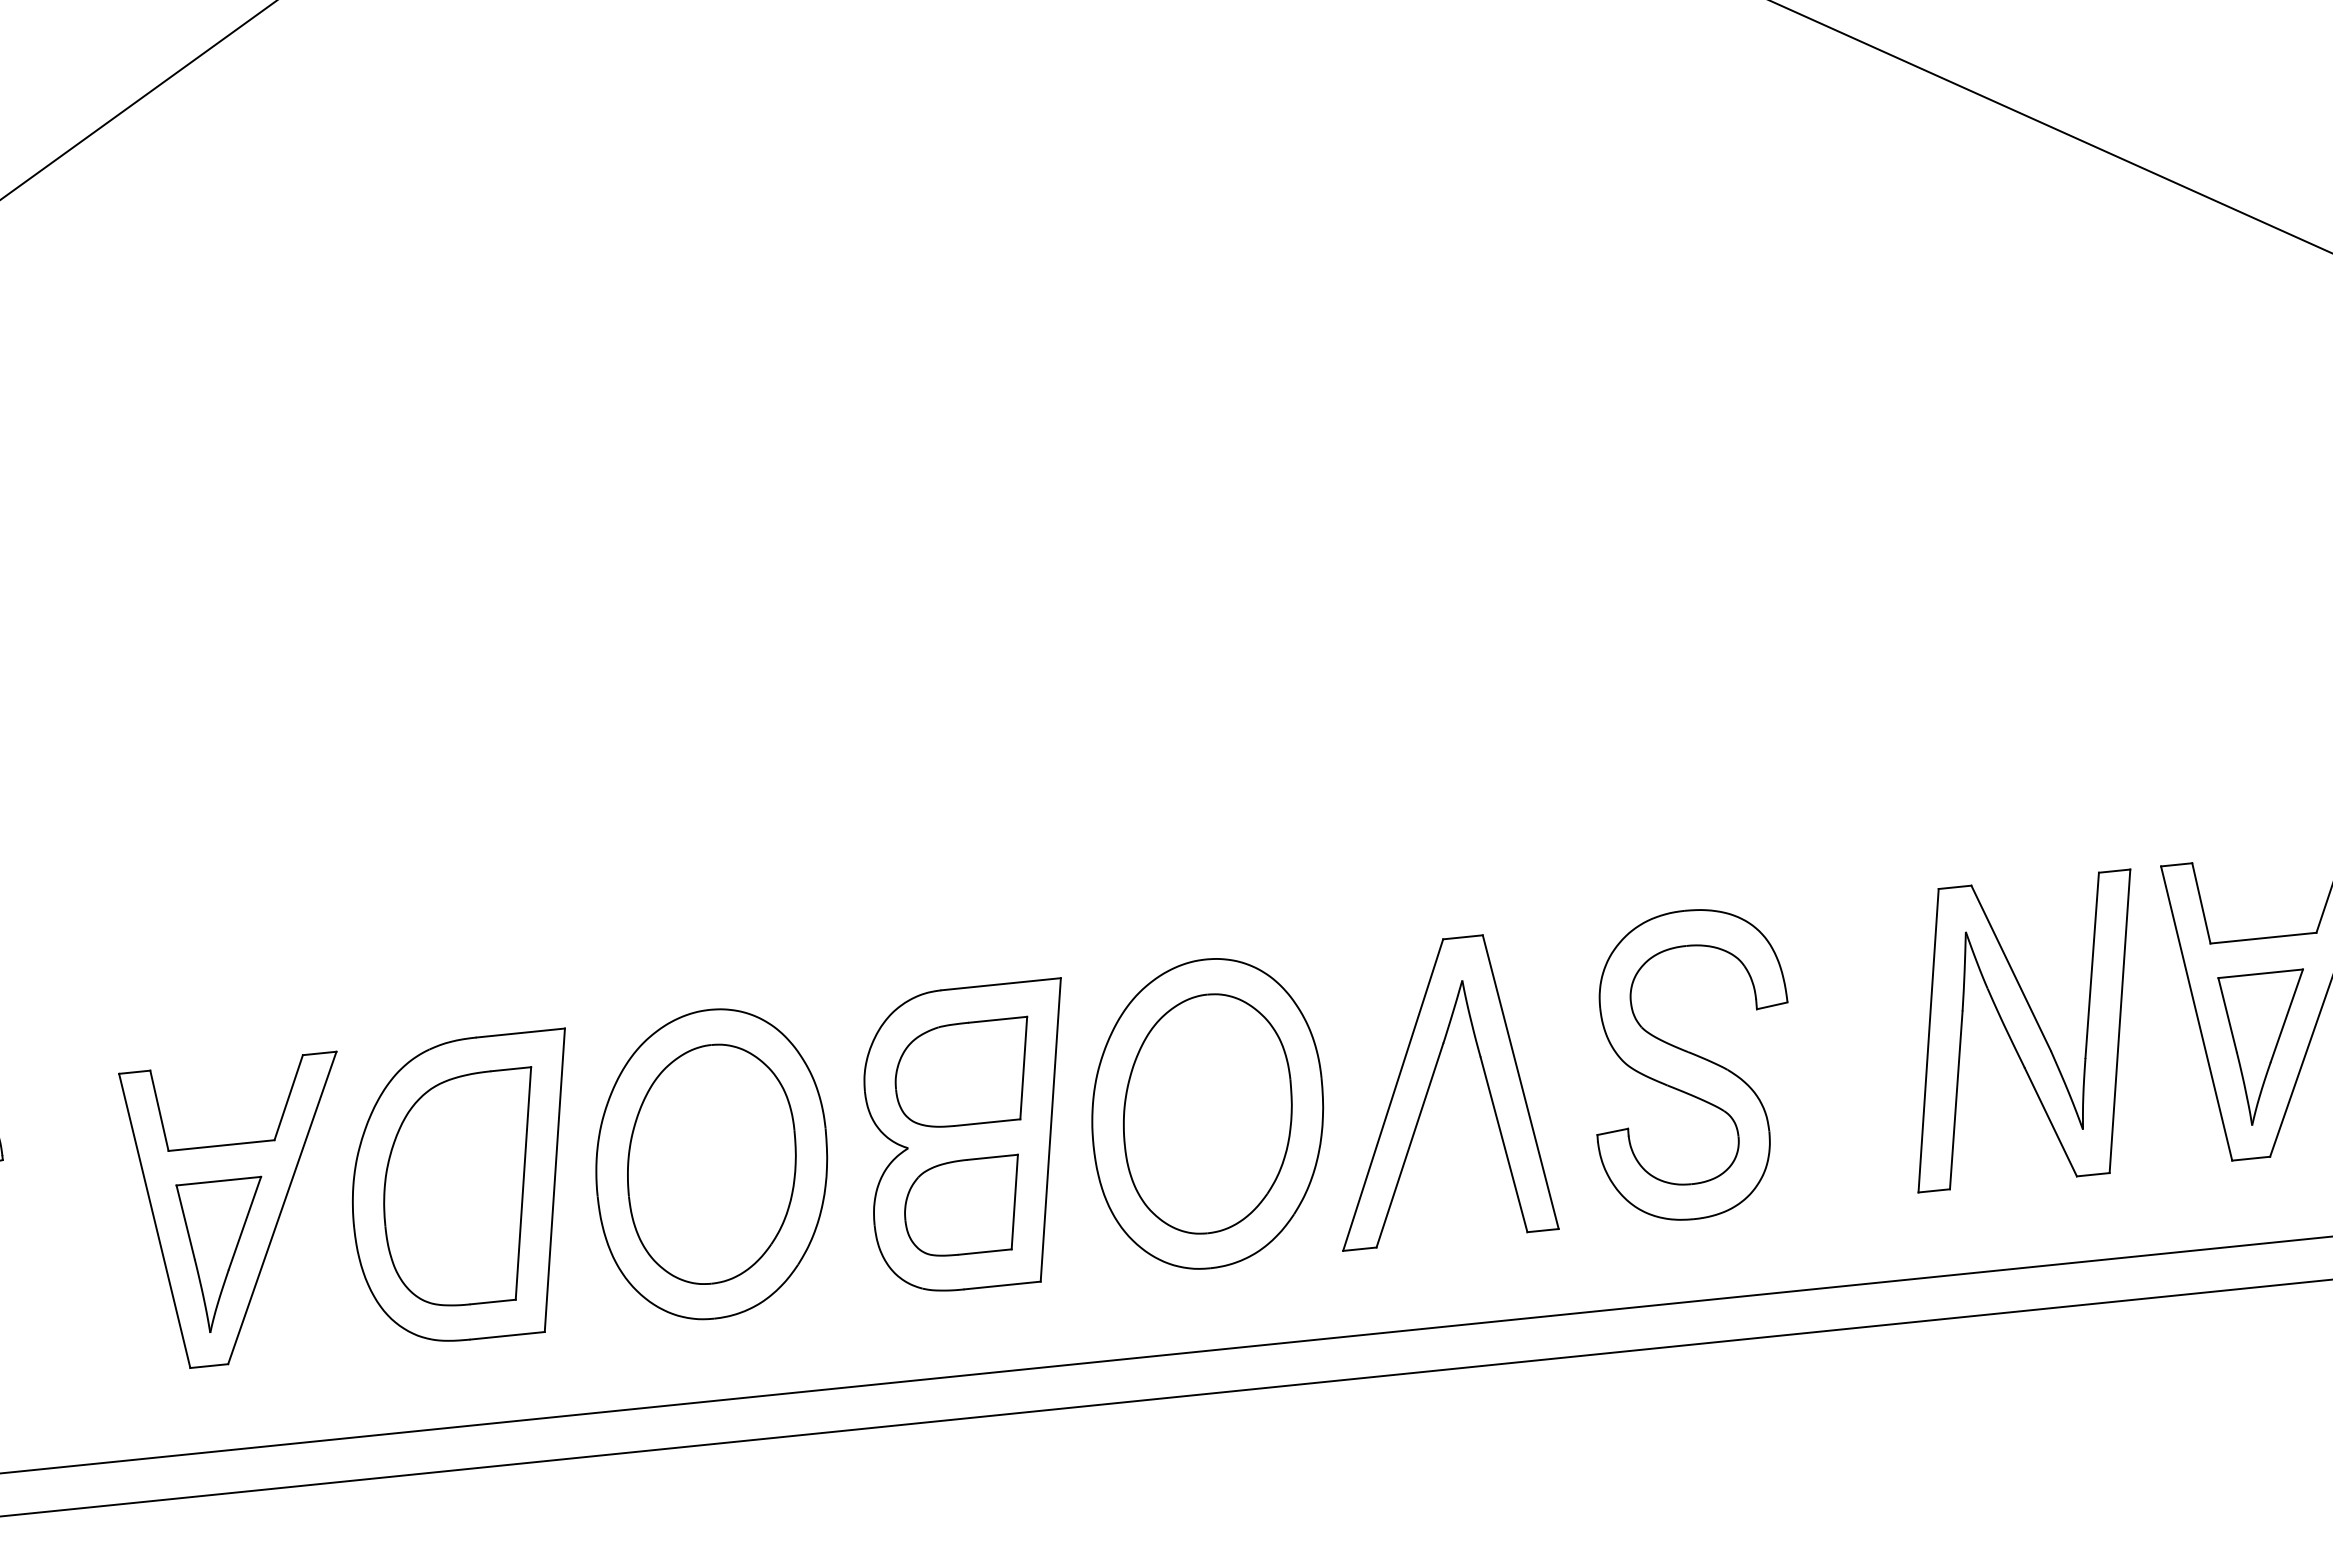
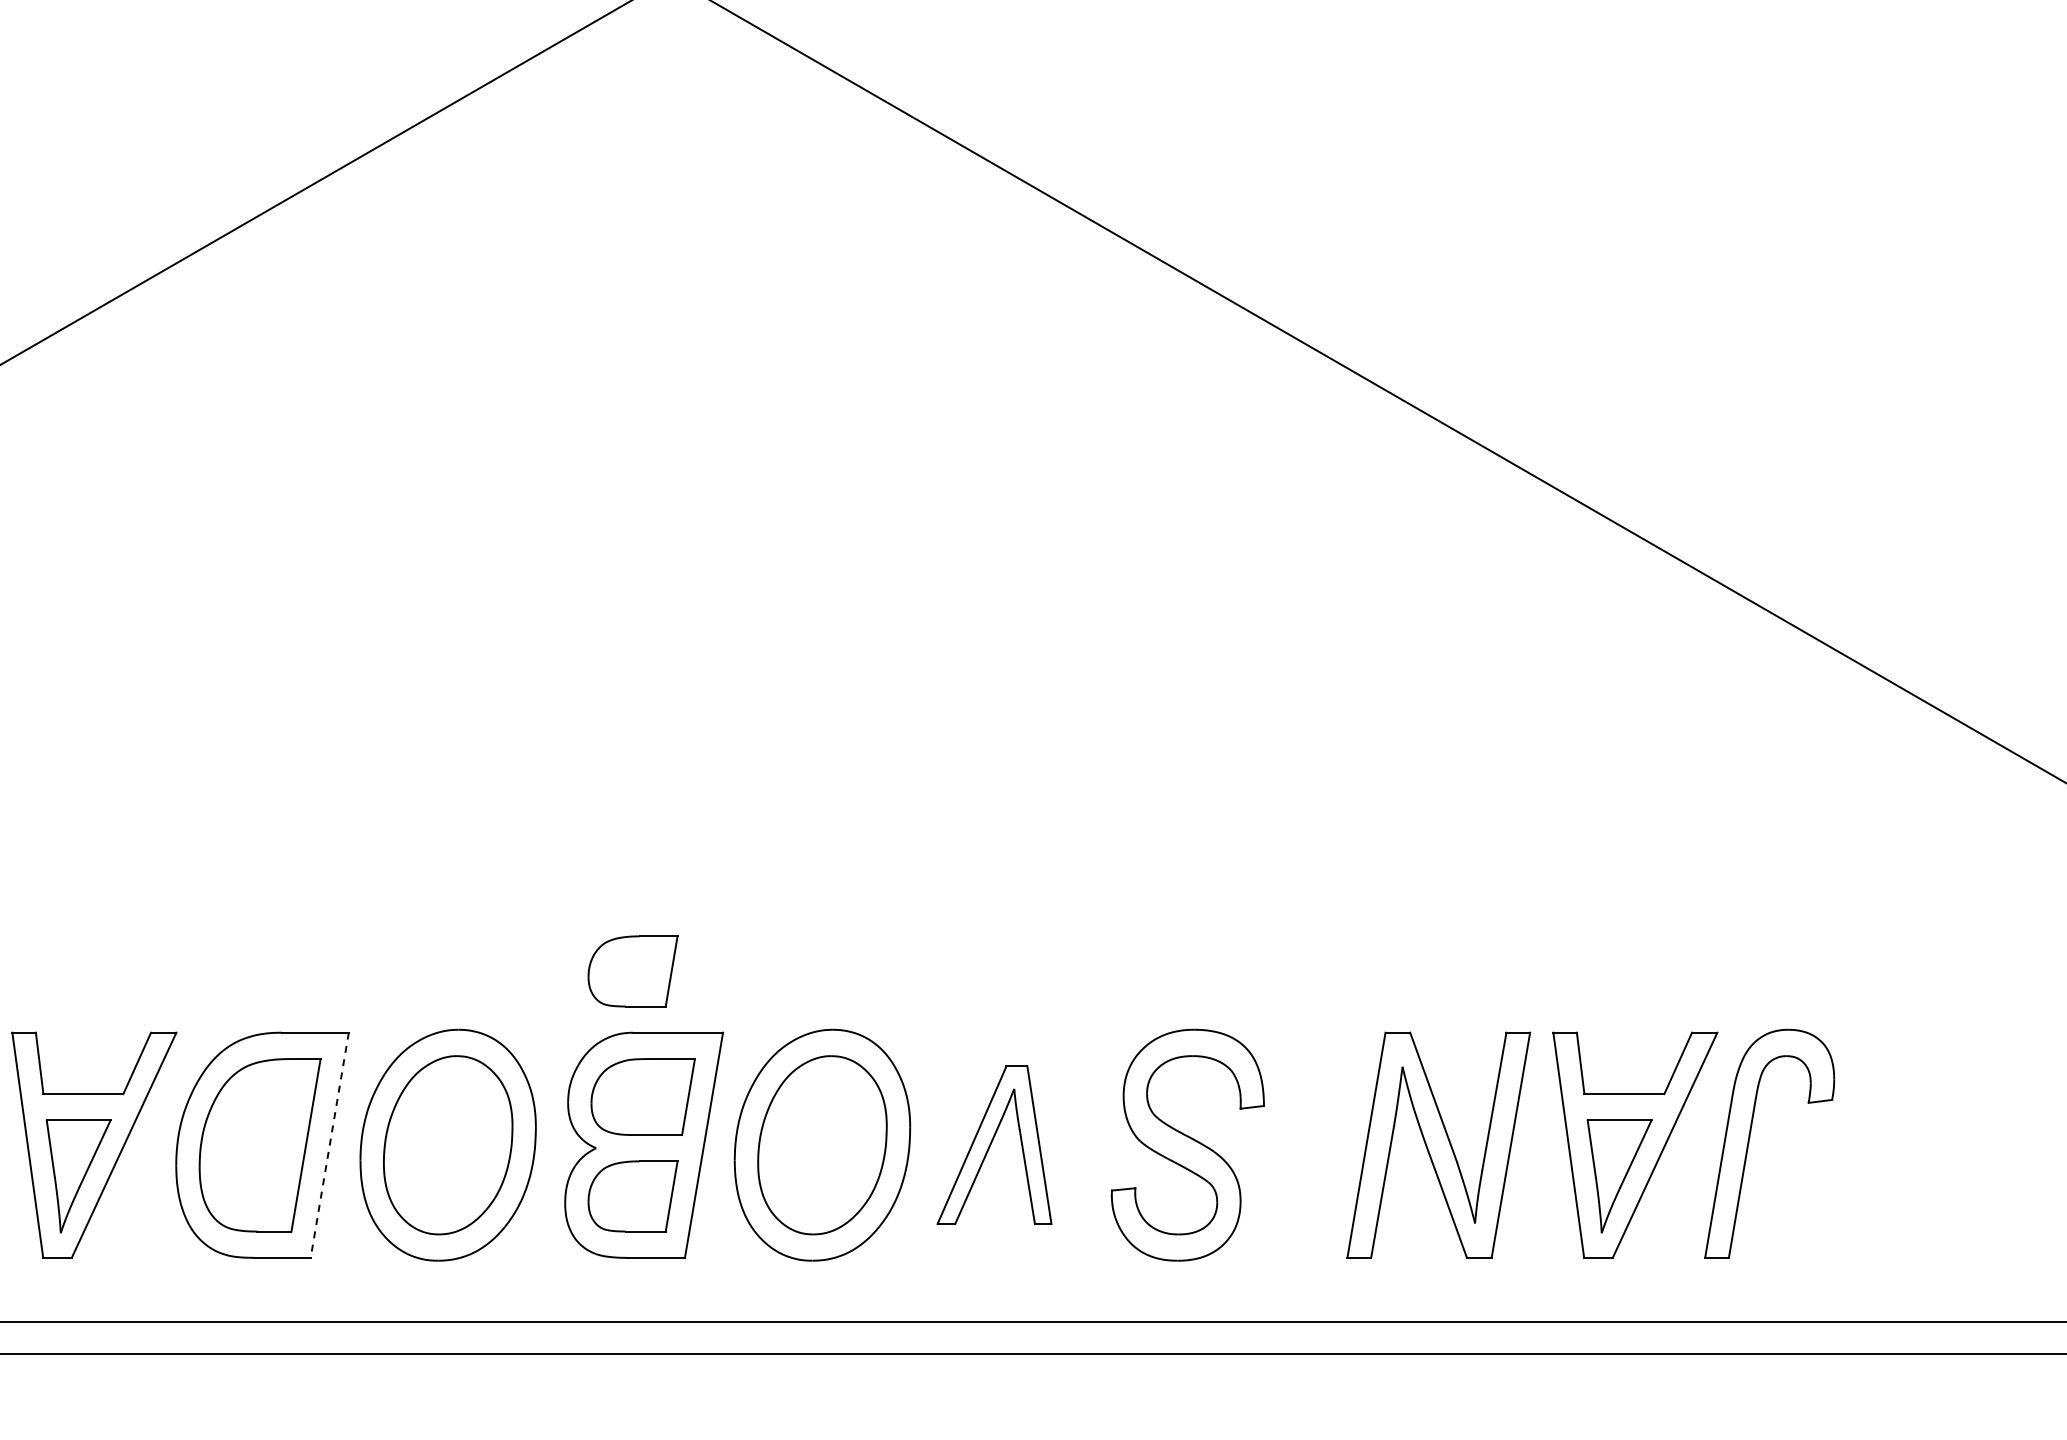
part: (932, 909) -> (632, 971), added
part: (1435, 1089) -> (994, 1144), size x0.7
line: (554, 1180) -> (329, 1145), solid -> dashed

